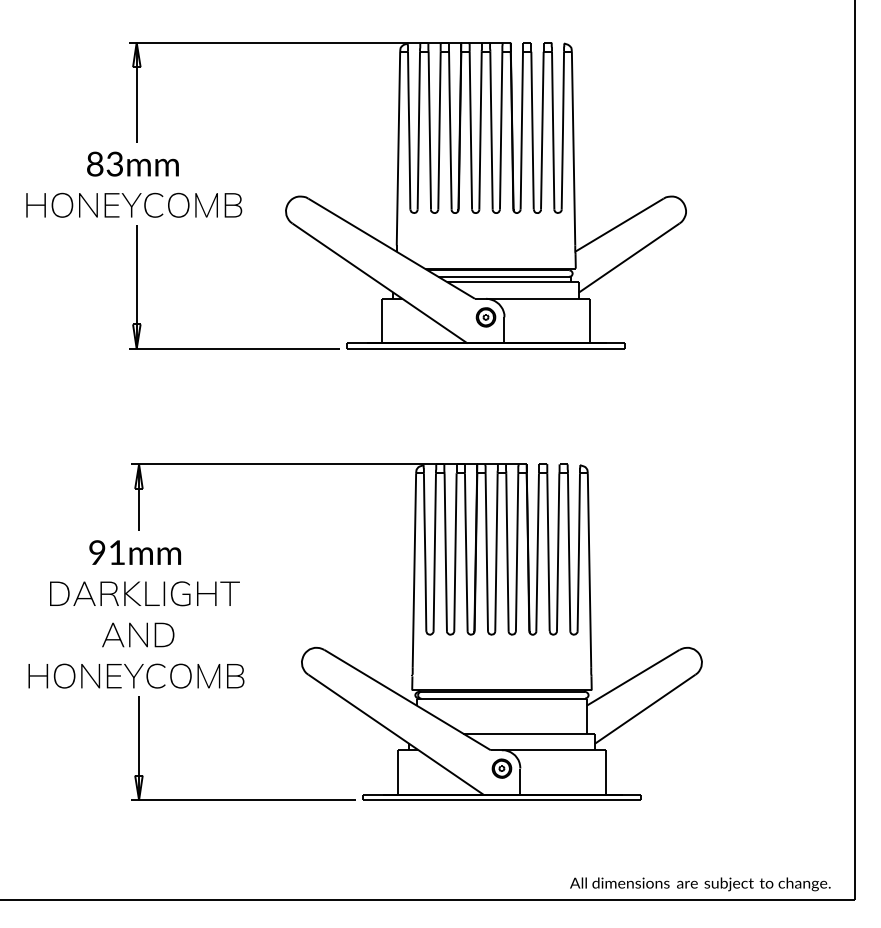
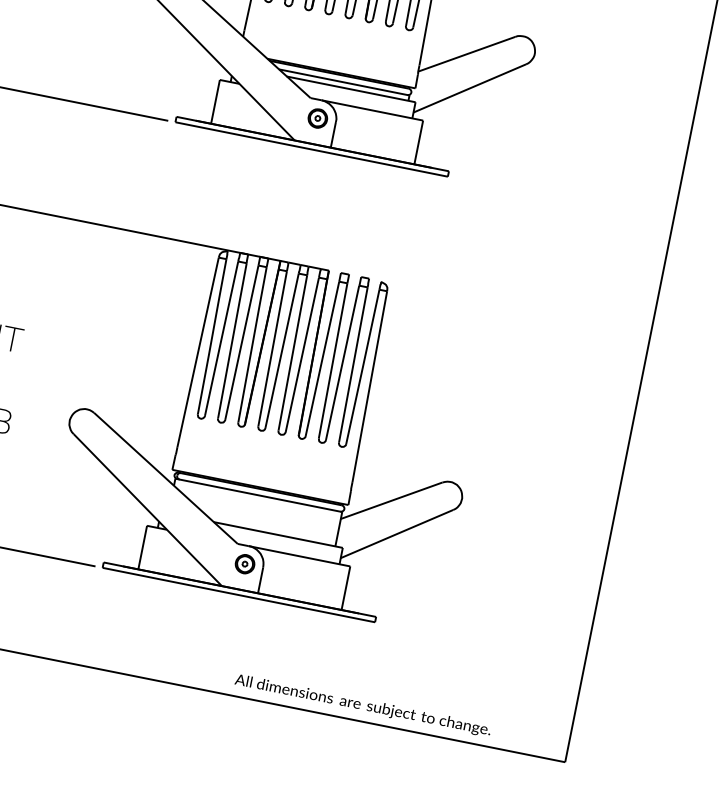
text: (700, 884) -> (363, 705), moved

